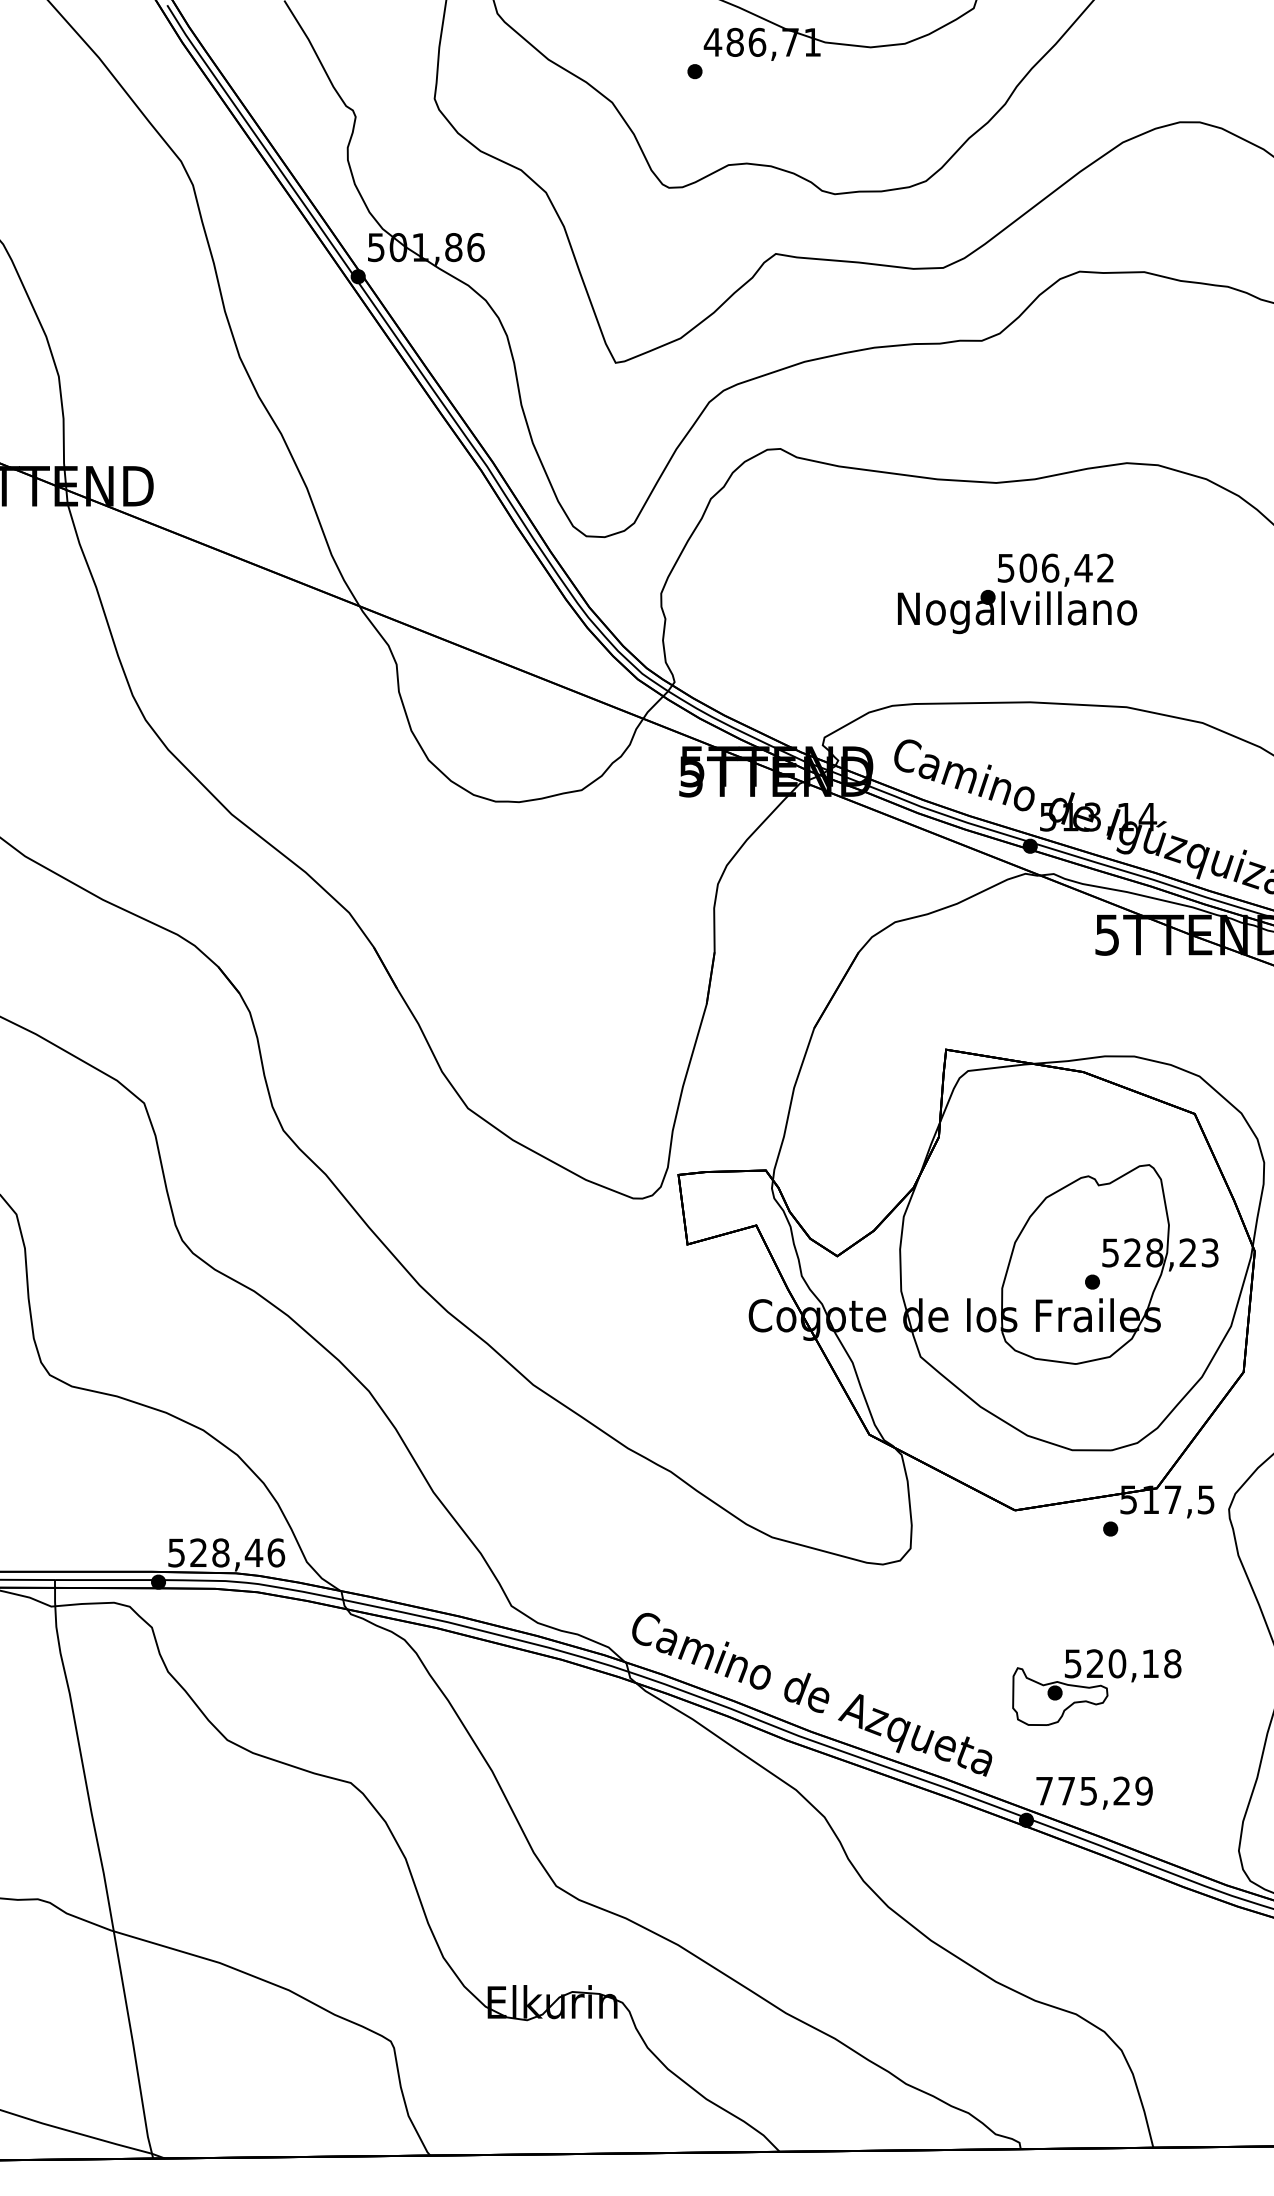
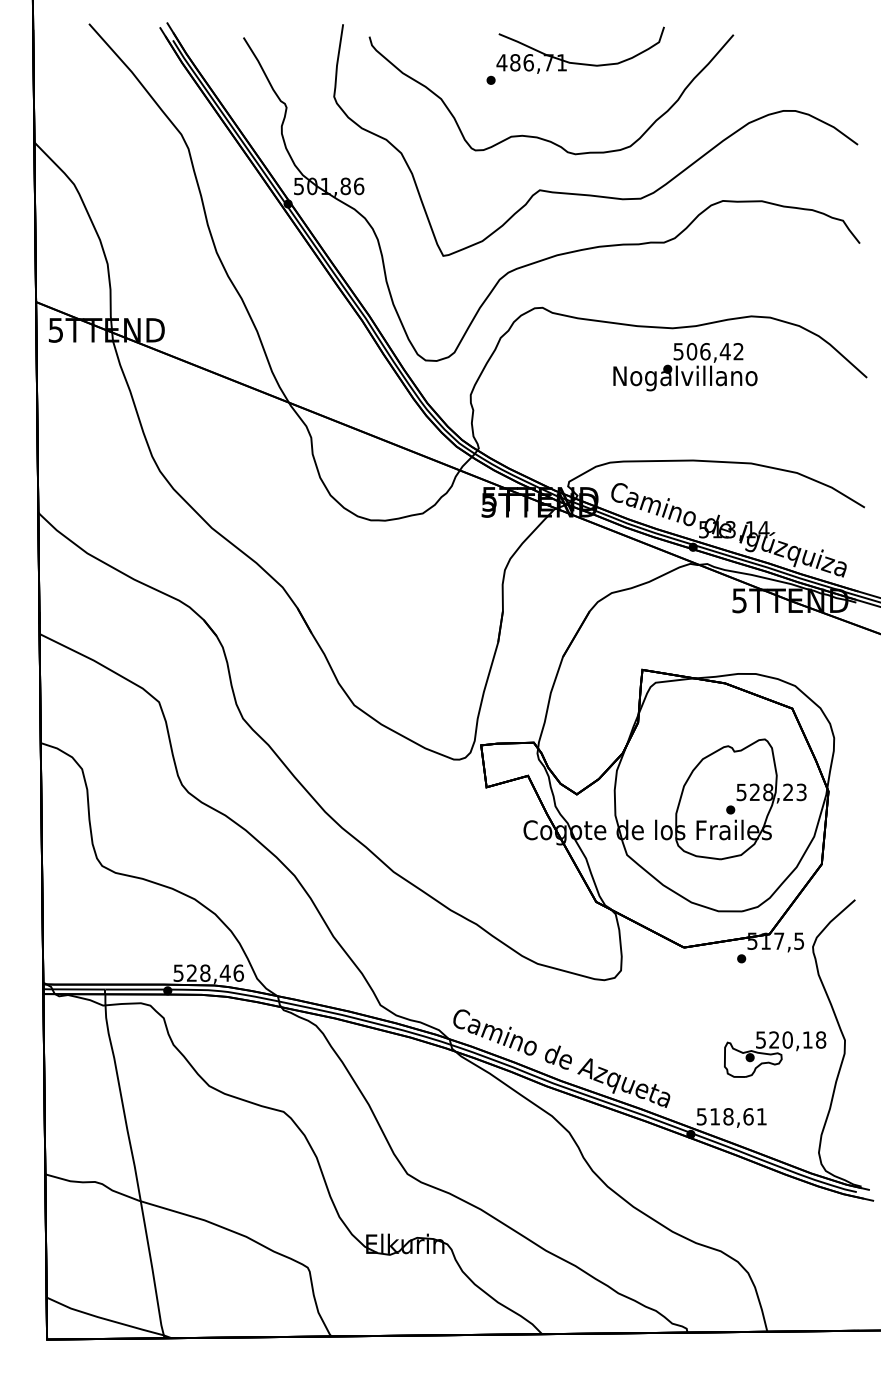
text: (1017, 594) -> (685, 367), moved
part: (1097, 1687) -> (775, 1054), moved
text: (1093, 1790) -> (731, 1116), 775,29 -> 518,61

